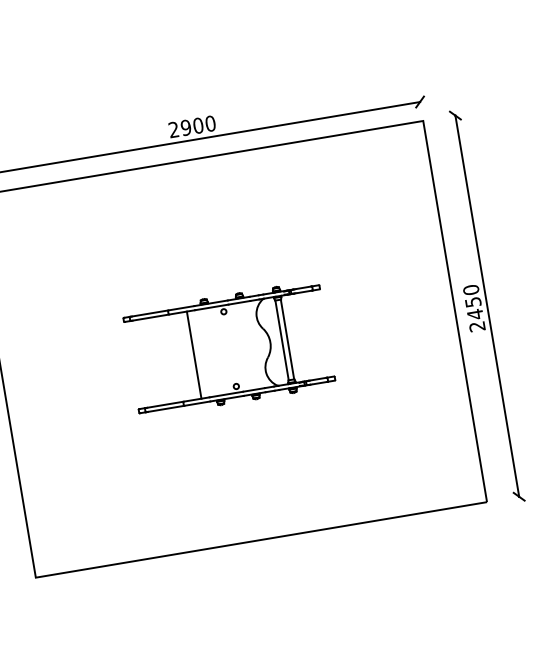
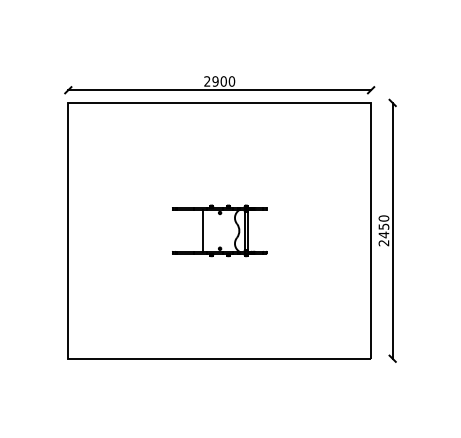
part: (229, 348) -> (219, 230), size x0.71

